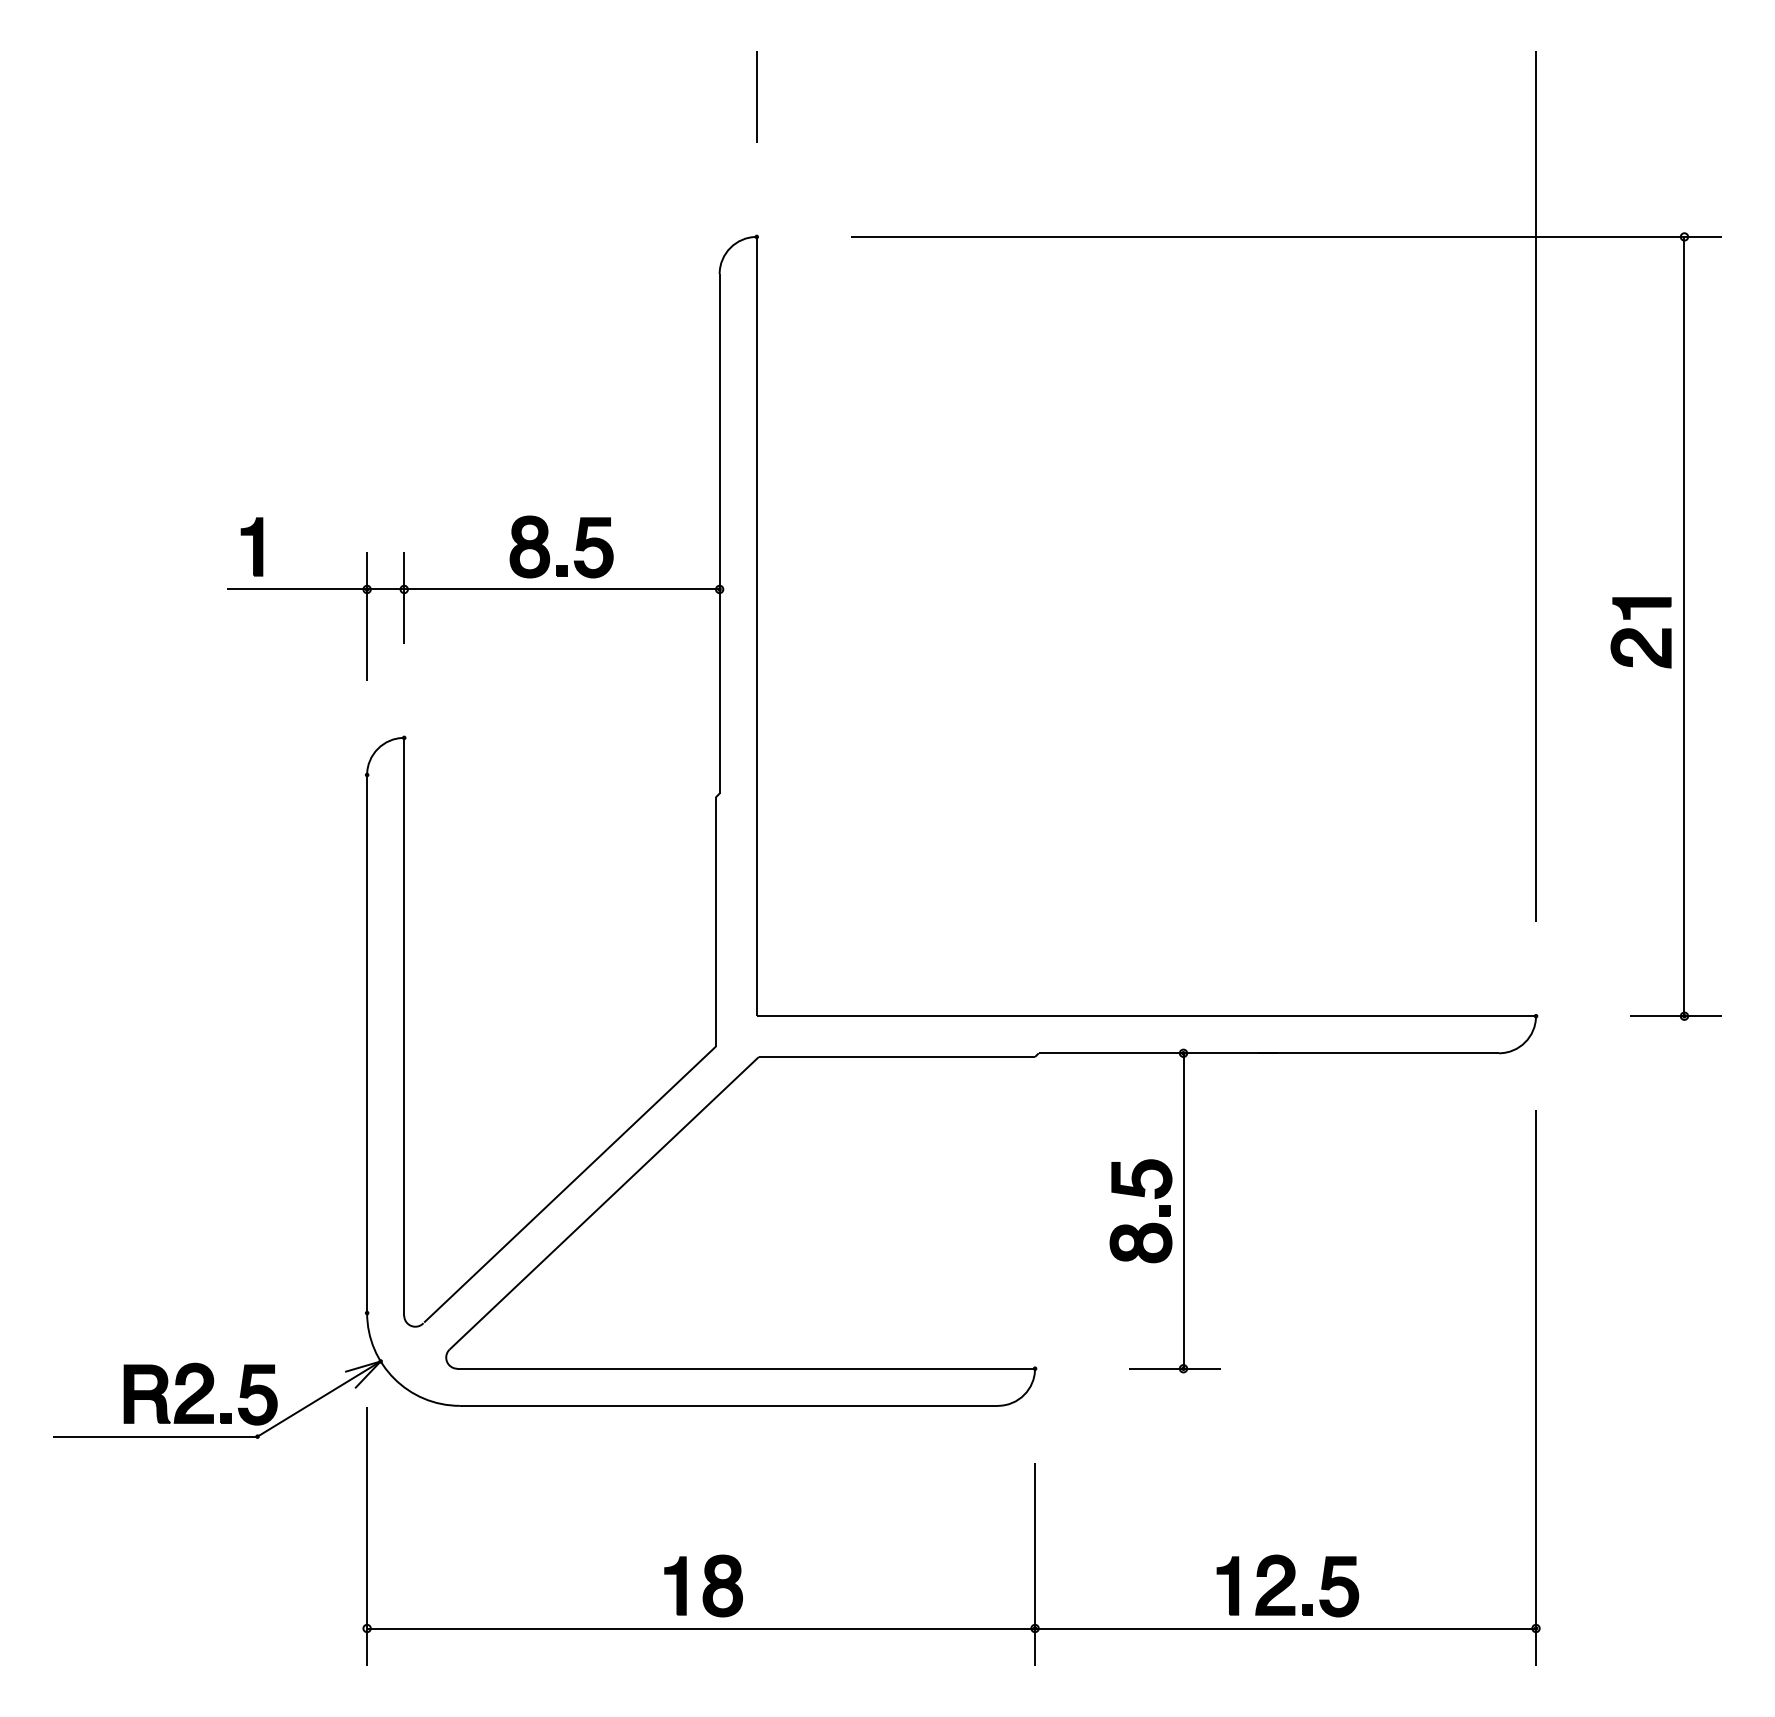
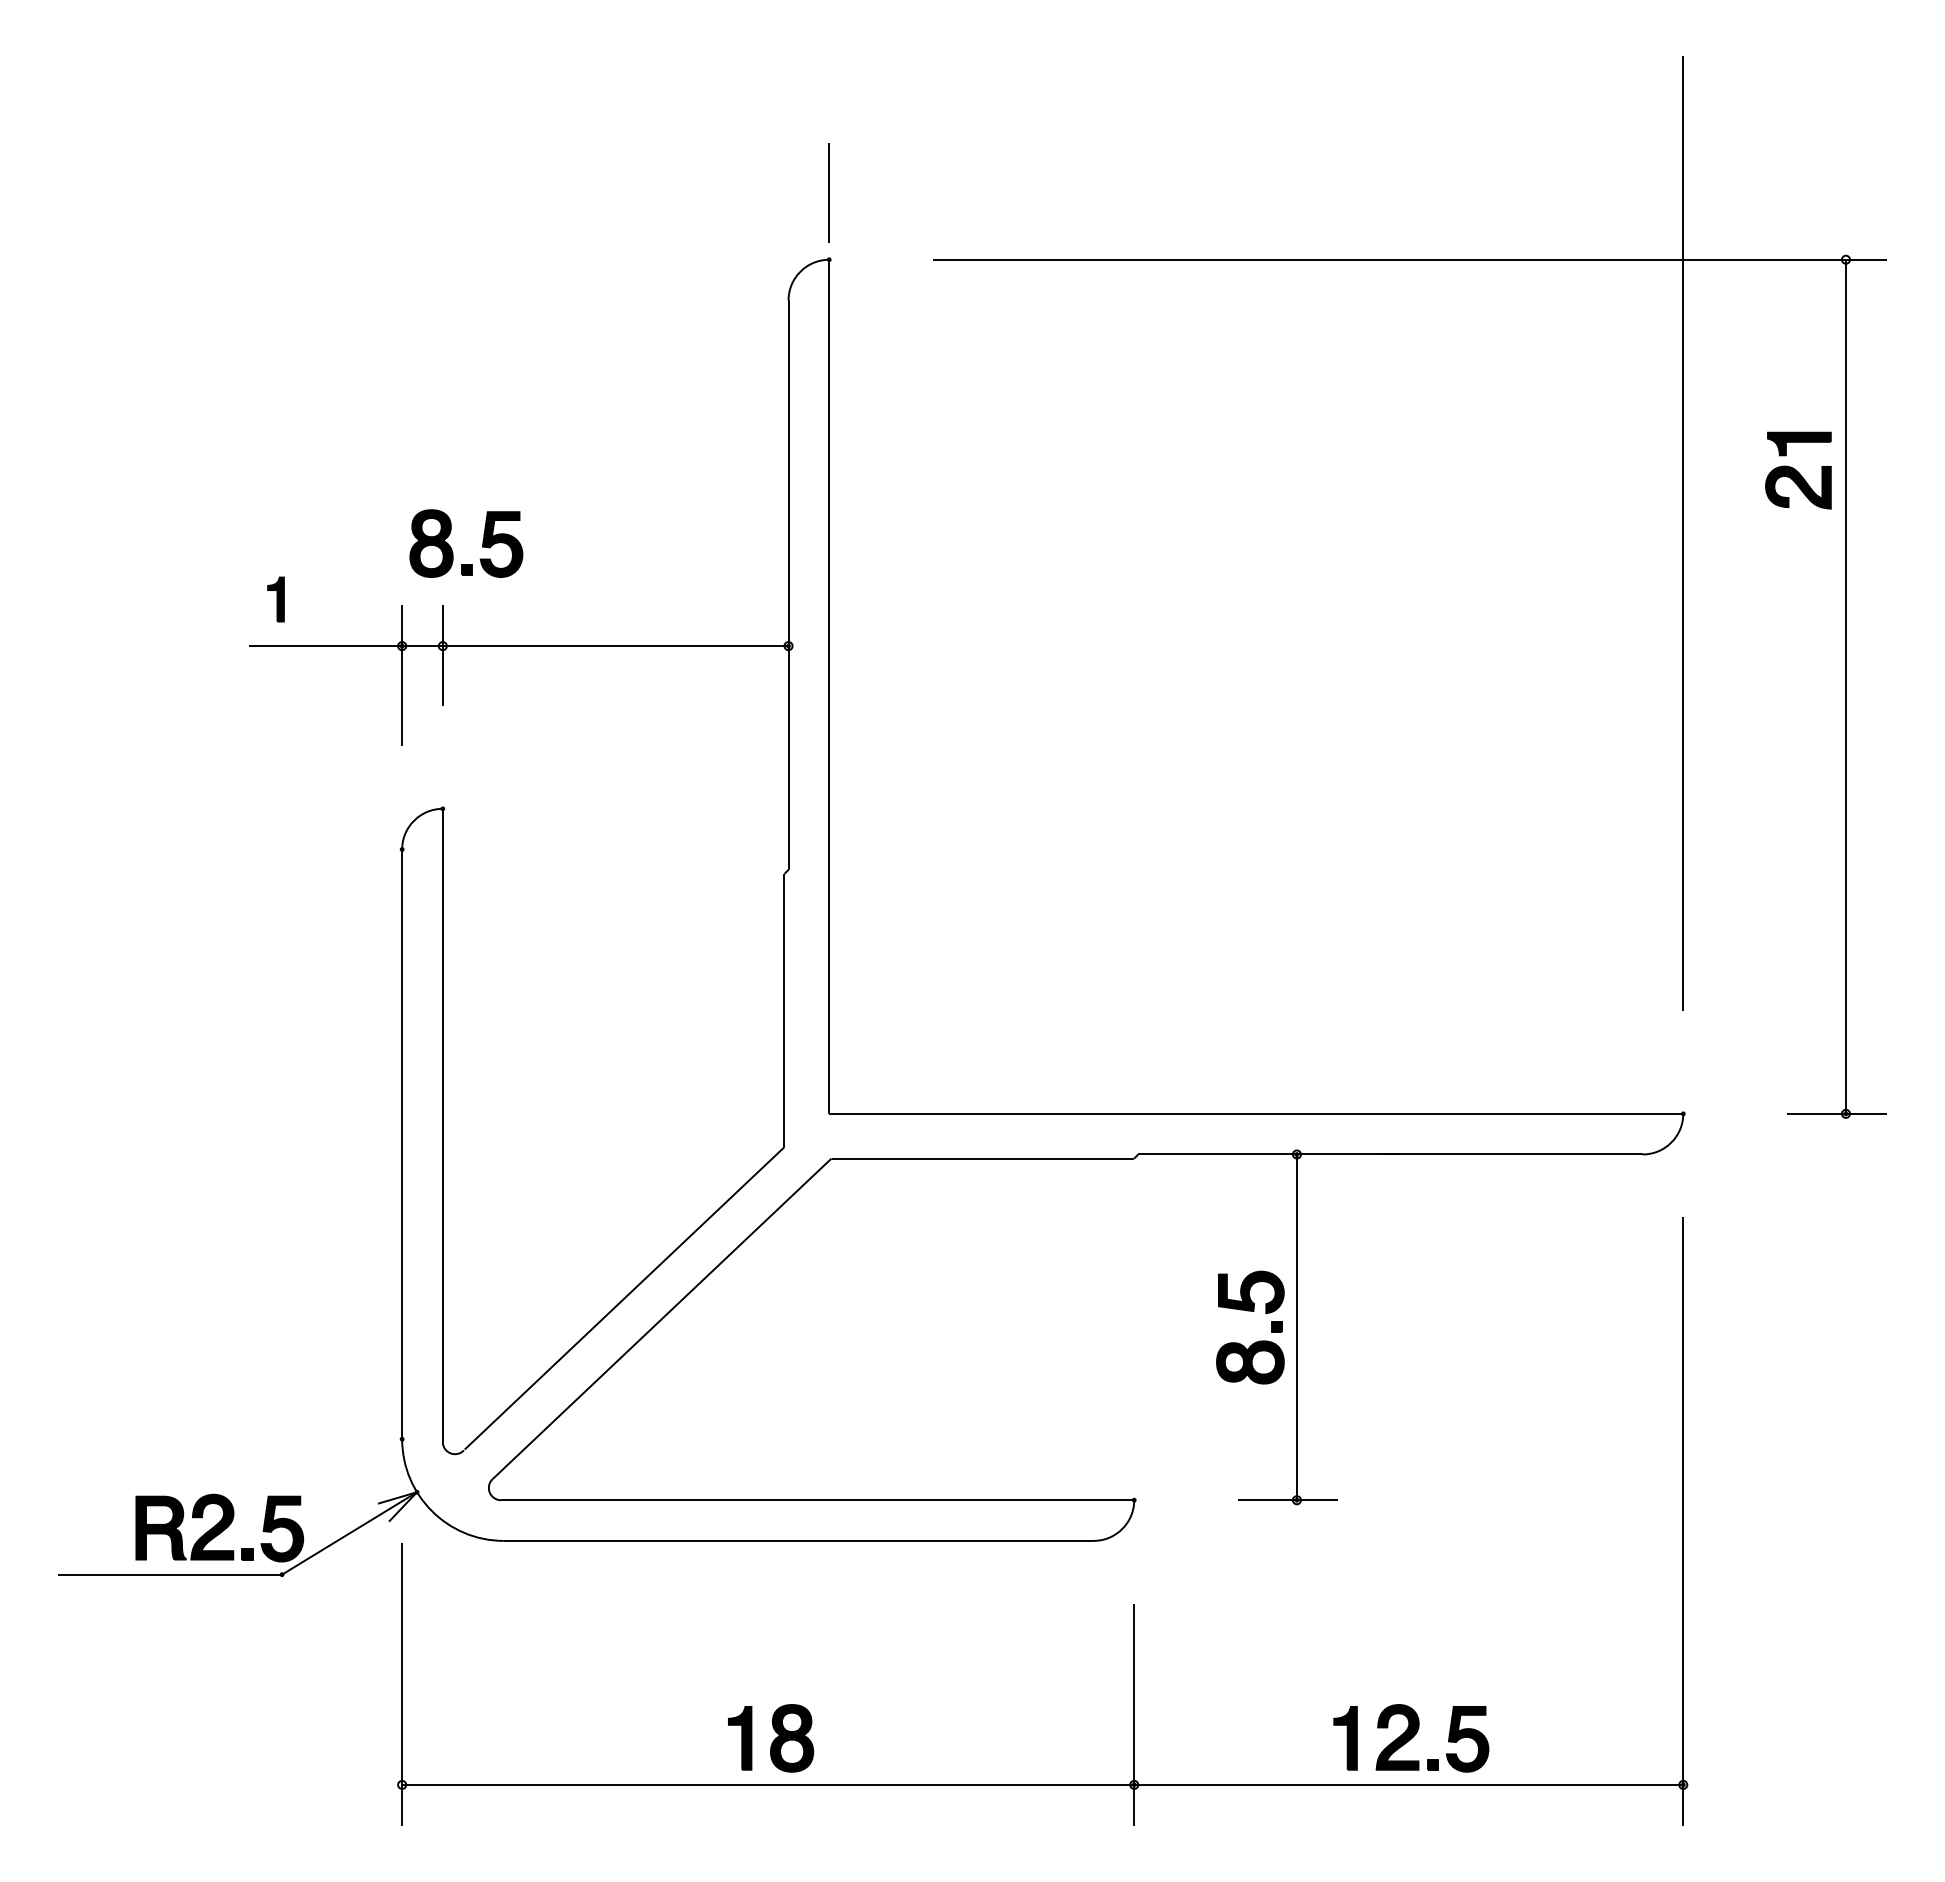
line: (756, 96) -> (828, 192), moved
part: (251, 546) -> (275, 599), size x0.7
part: (548, 552) -> (452, 549), moved
part: (1641, 632) -> (1798, 470), moved

